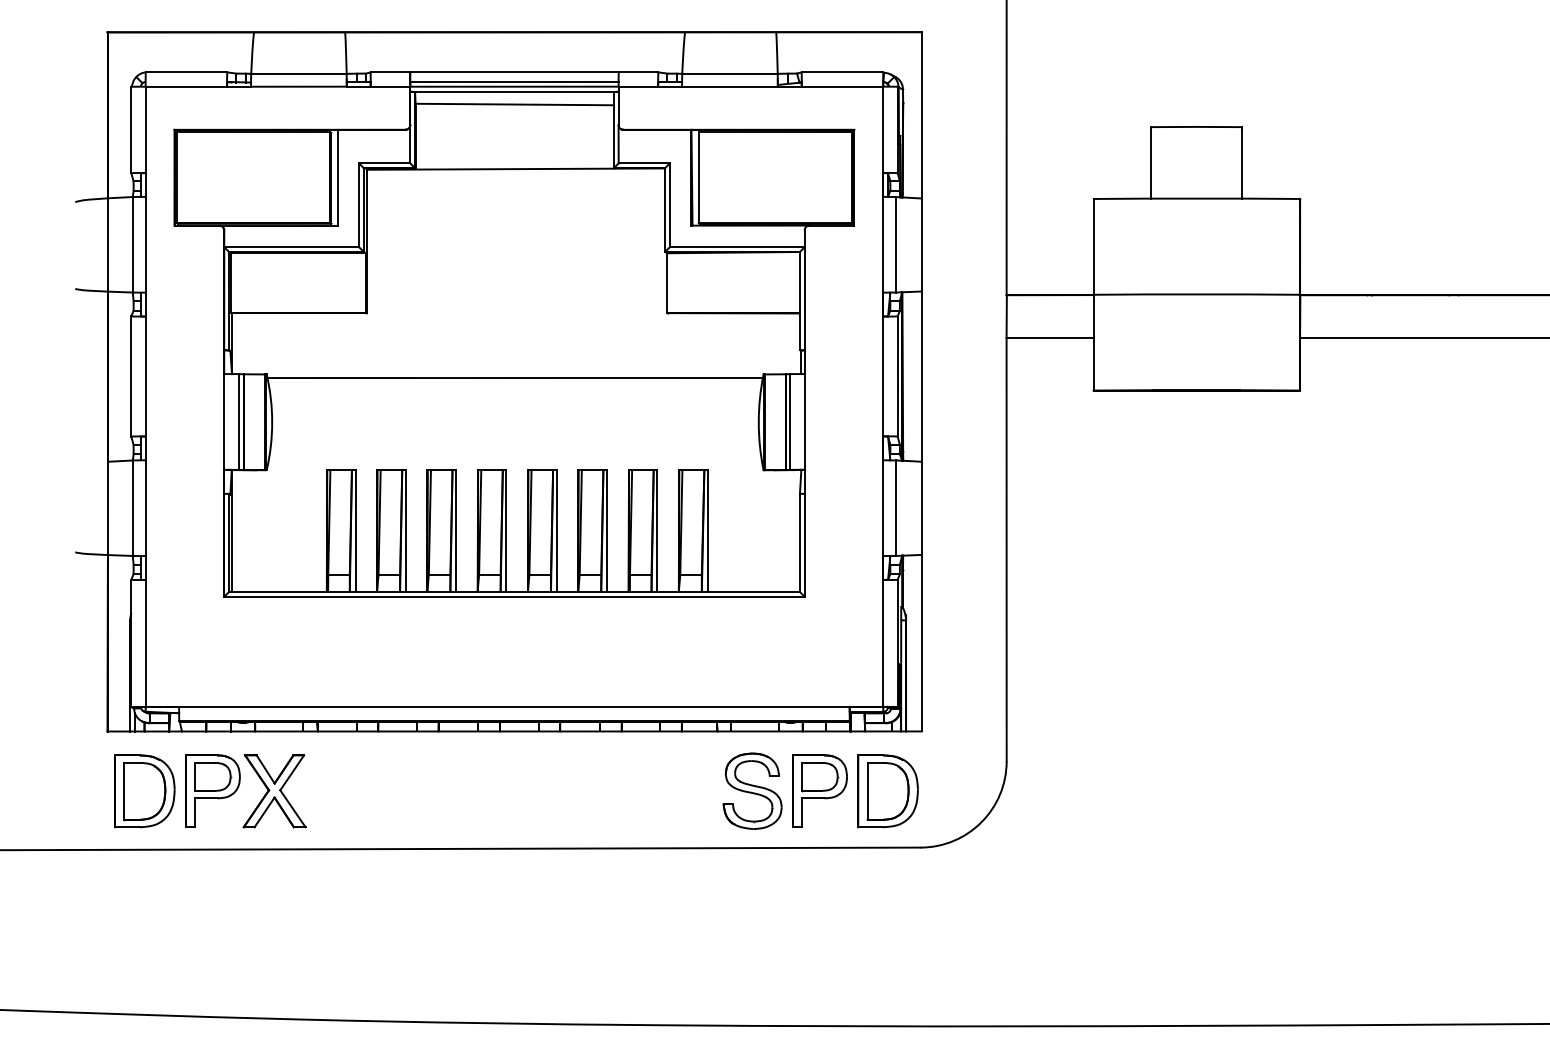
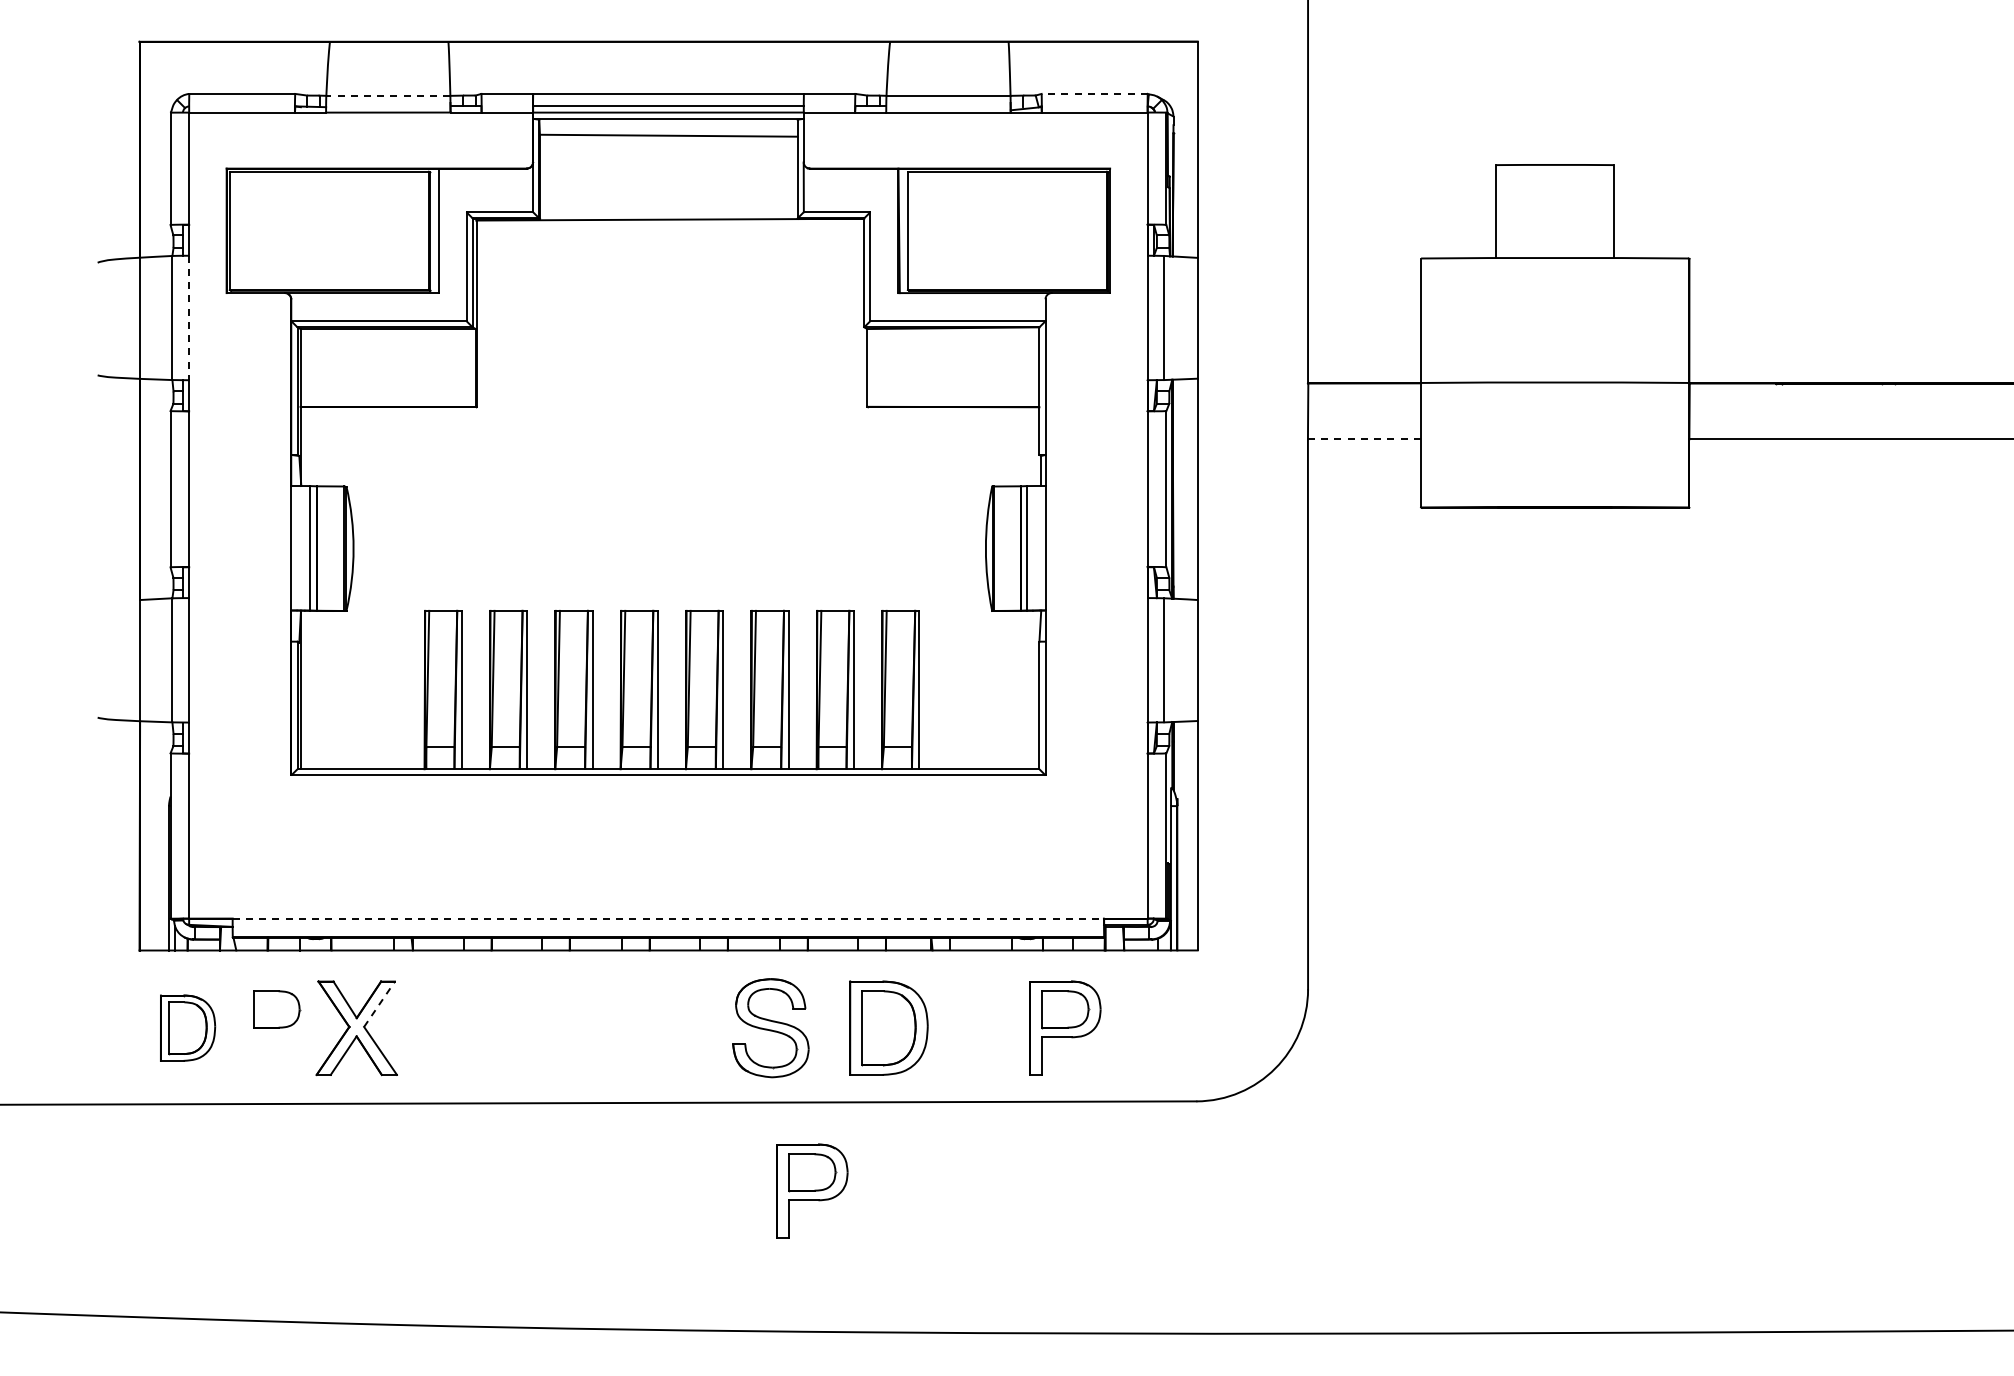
line: (842, 72) -> (1094, 93), solid -> dashed
line: (298, 73) -> (387, 95), solid -> dashed
line: (145, 245) -> (189, 318), solid -> dashed
line: (1050, 338) -> (1364, 439), solid -> dashed
line: (515, 378) -> (669, 491), removed
line: (514, 706) -> (668, 918), solid -> dashed
line: (292, 772) -> (379, 1003), solid -> dashed
part: (144, 790) -> (187, 1027), size x0.7
part: (212, 790) -> (276, 1027), removed
part: (887, 790) -> (888, 1027), moved
part: (752, 791) -> (770, 1028), moved
part: (625, 916) -> (812, 1190), added

